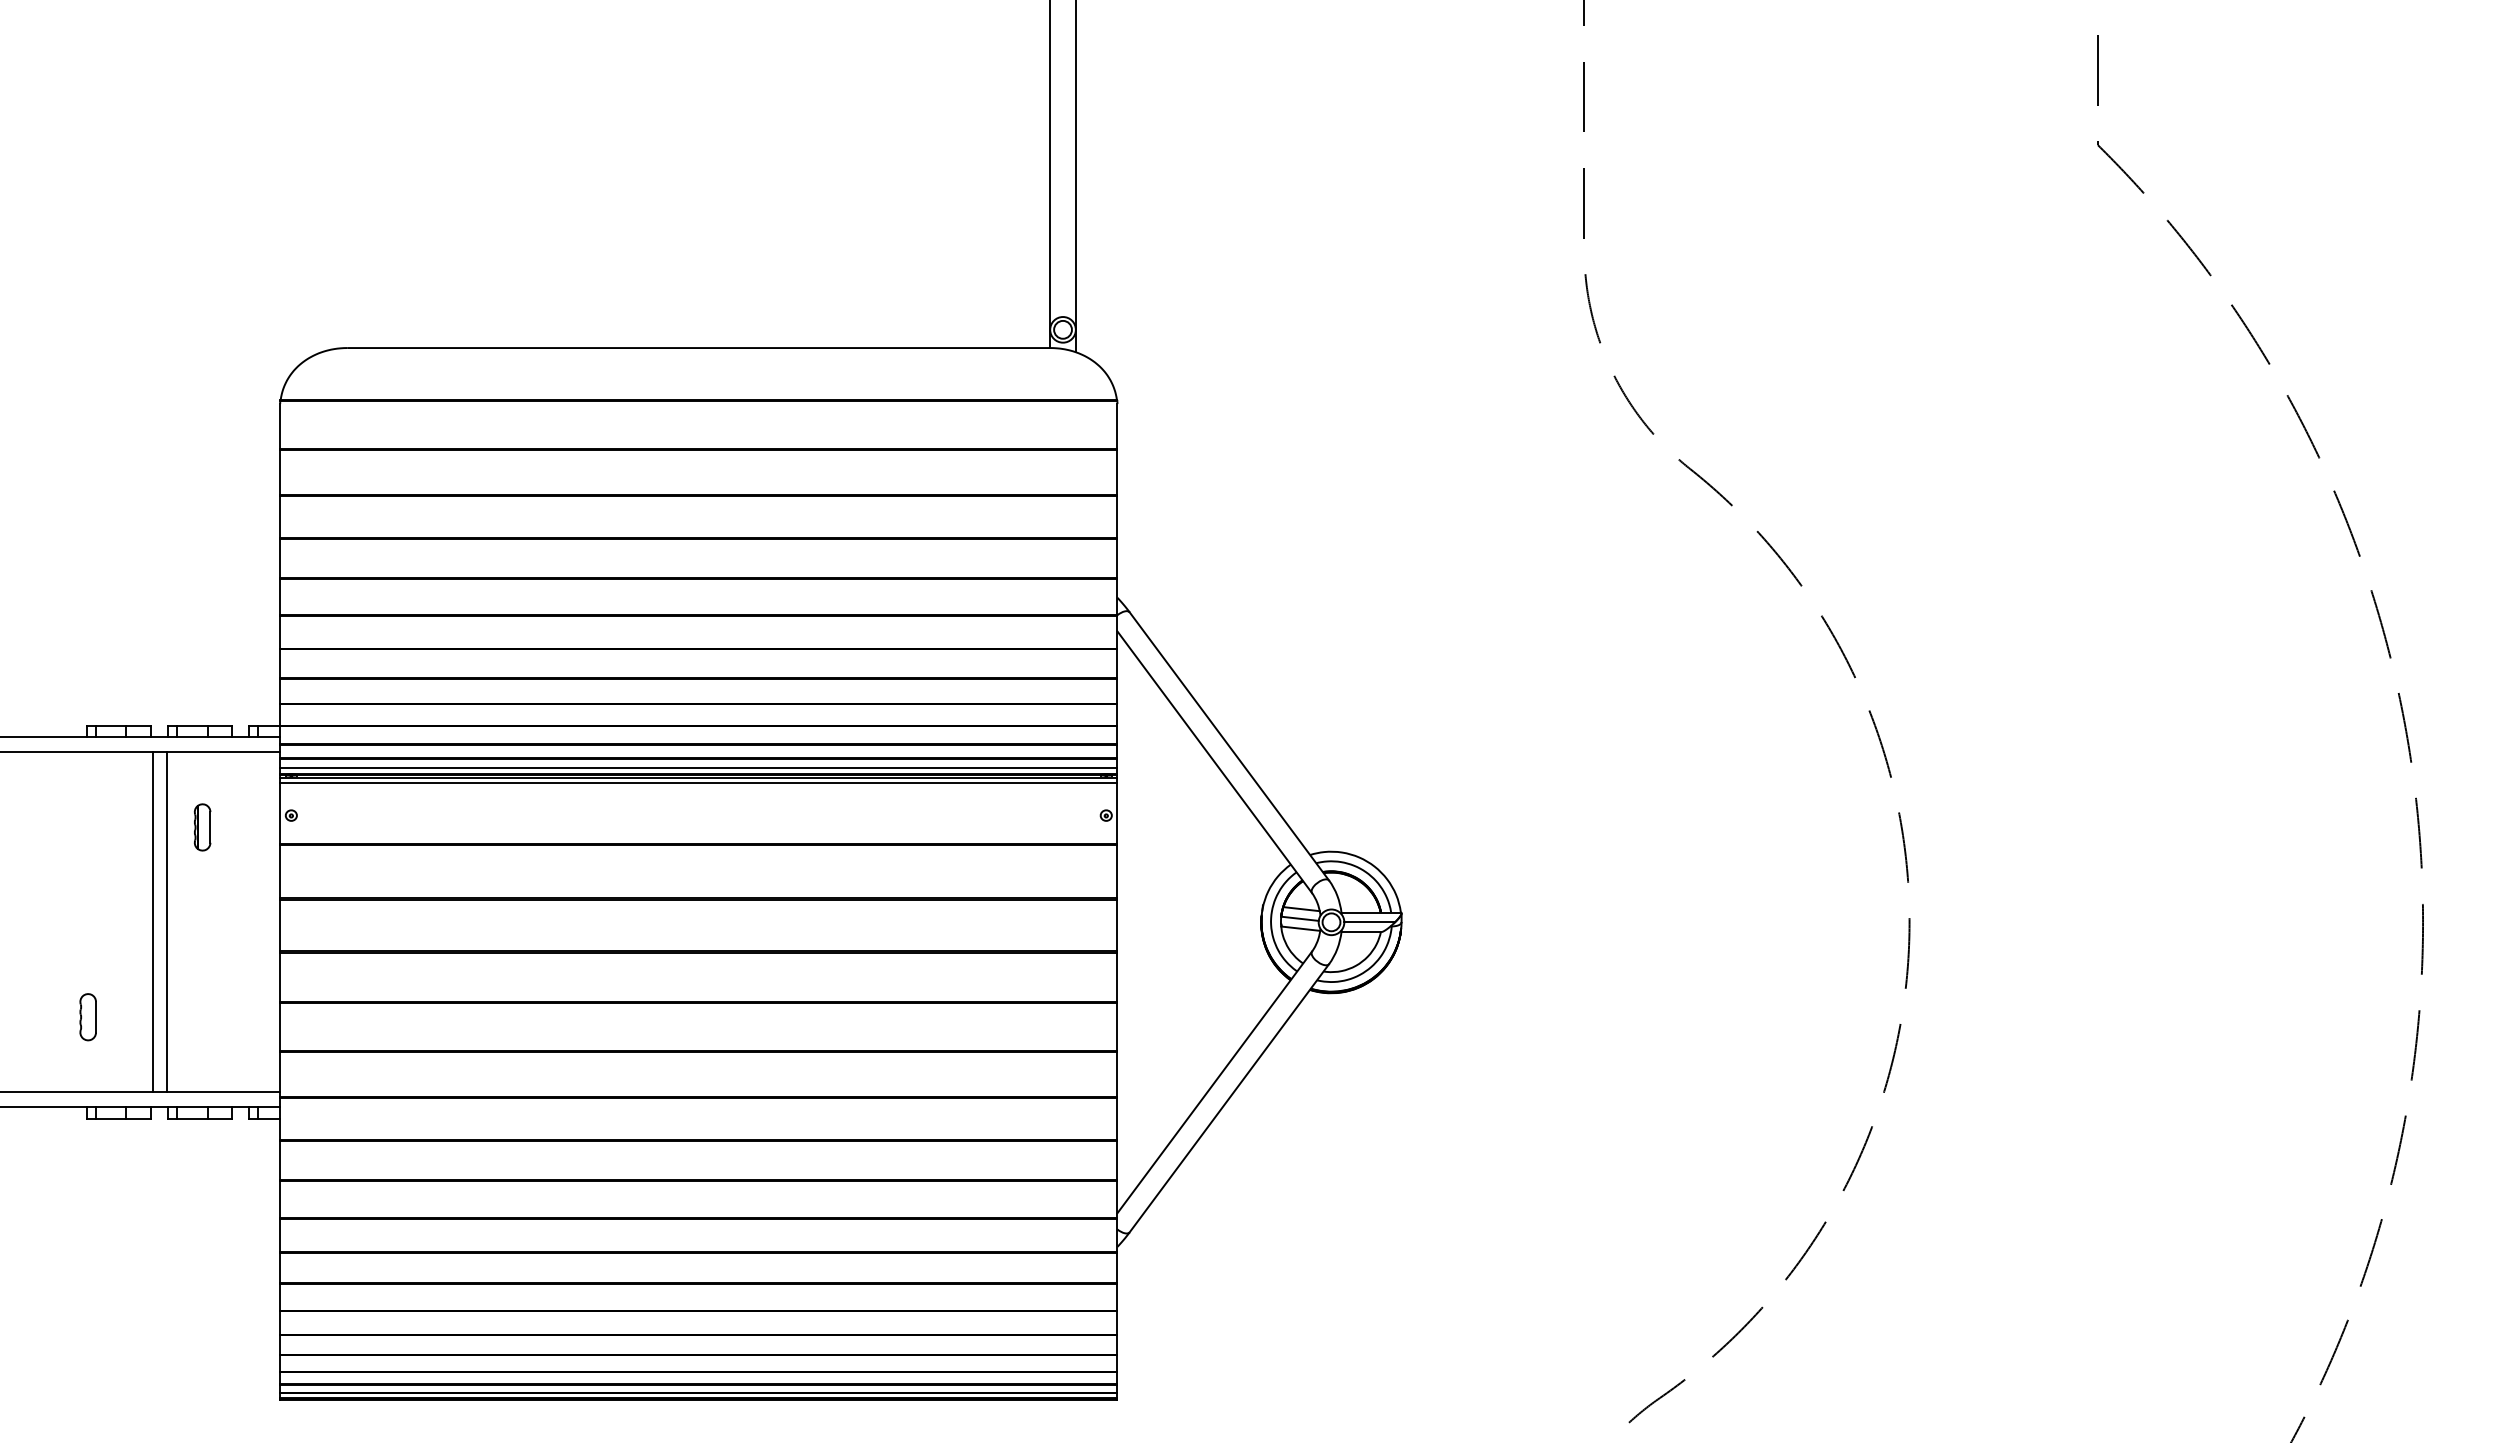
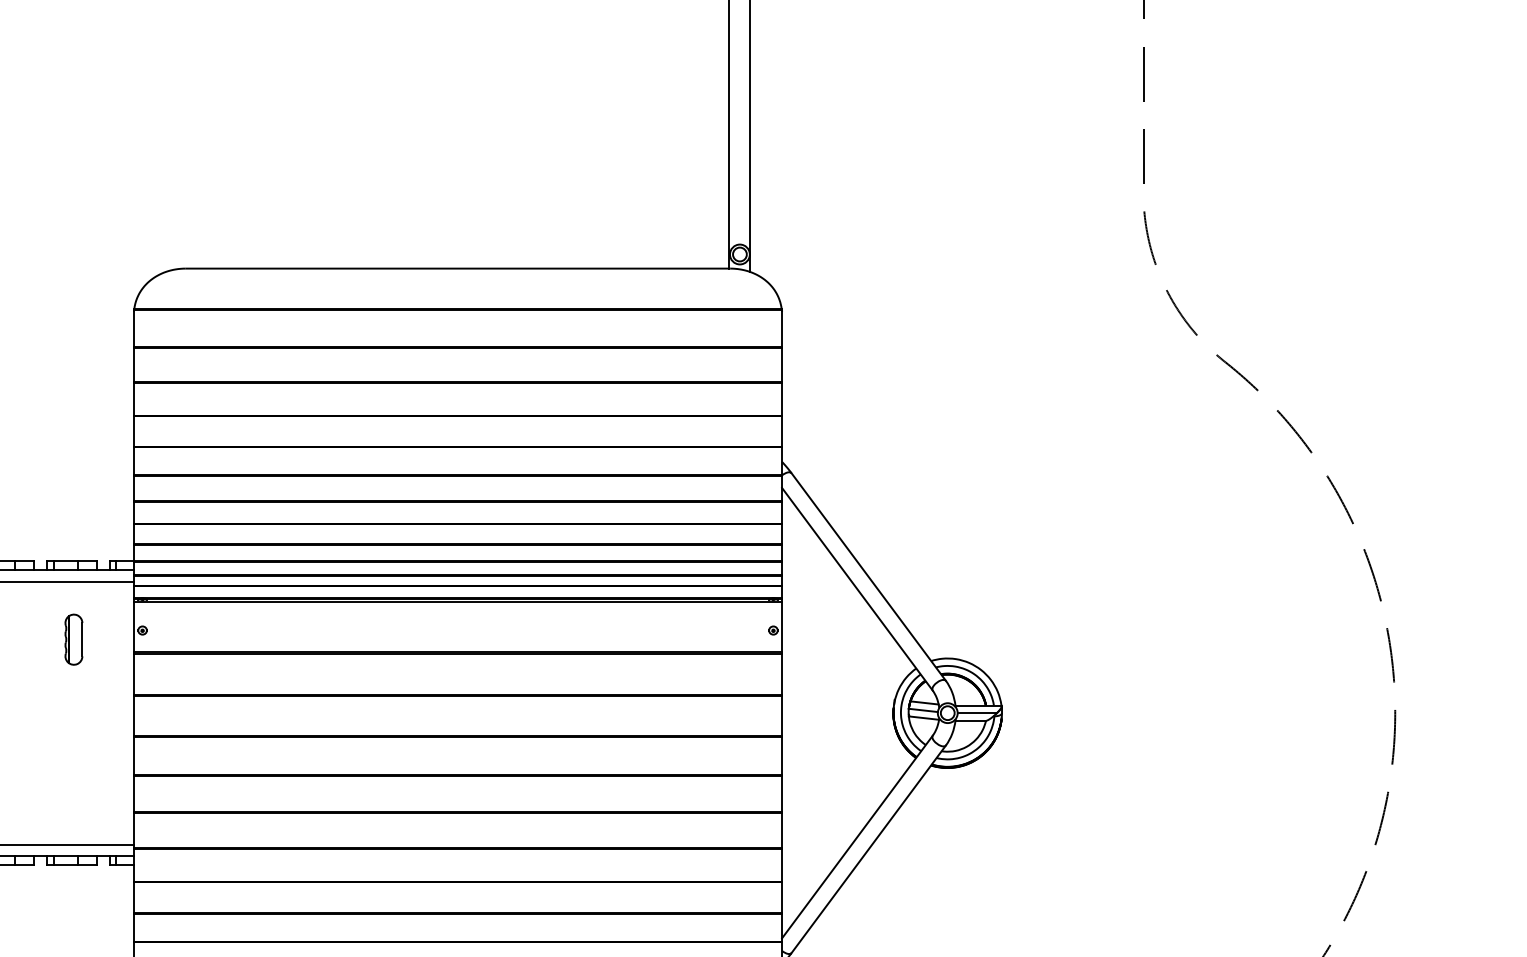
line: (698, 768) -> (457, 594), removed
line: (698, 783) -> (457, 605), removed
part: (202, 827) -> (73, 639), size x1.4
line: (153, 922) -> (35, 713), removed
line: (167, 922) -> (46, 713), removed

